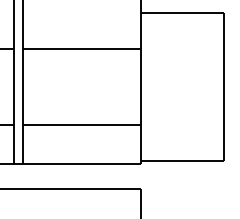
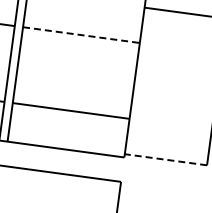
line: (81, 48) -> (81, 34), solid -> dashed
line: (181, 161) -> (165, 160), solid -> dashed

